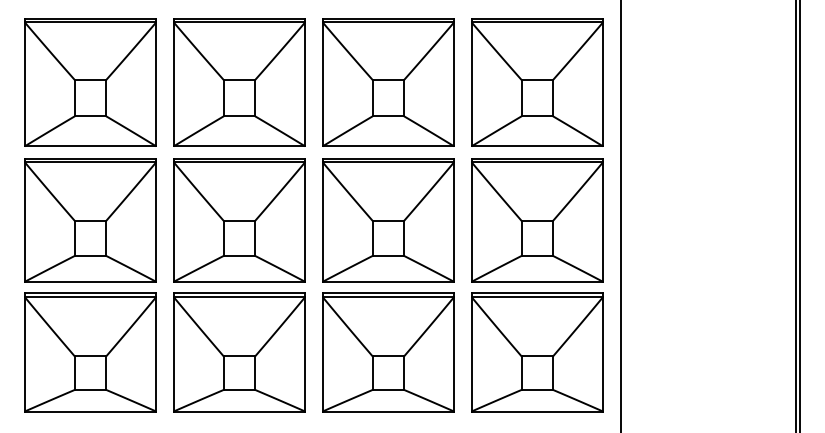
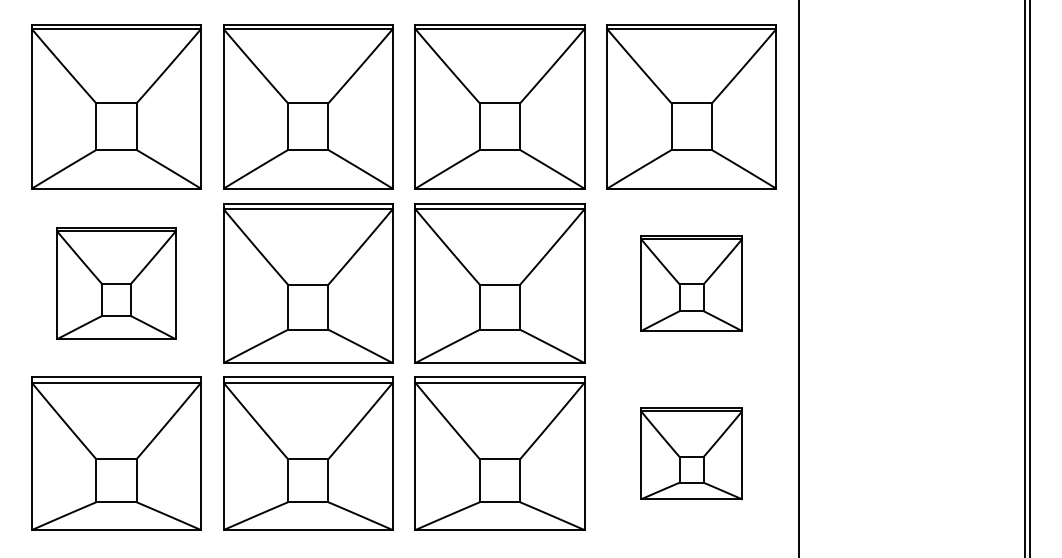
part: (90, 219) -> (116, 283), size x0.7
part: (537, 219) -> (691, 283), size x0.6
part: (537, 352) -> (691, 453), size x0.6

